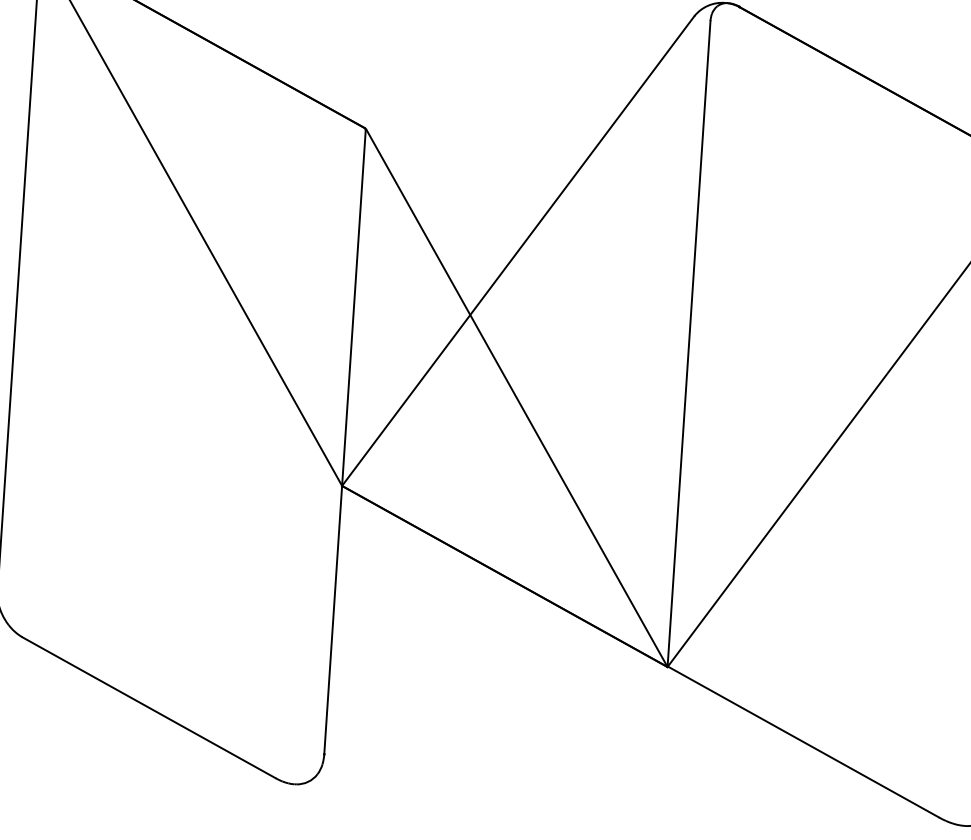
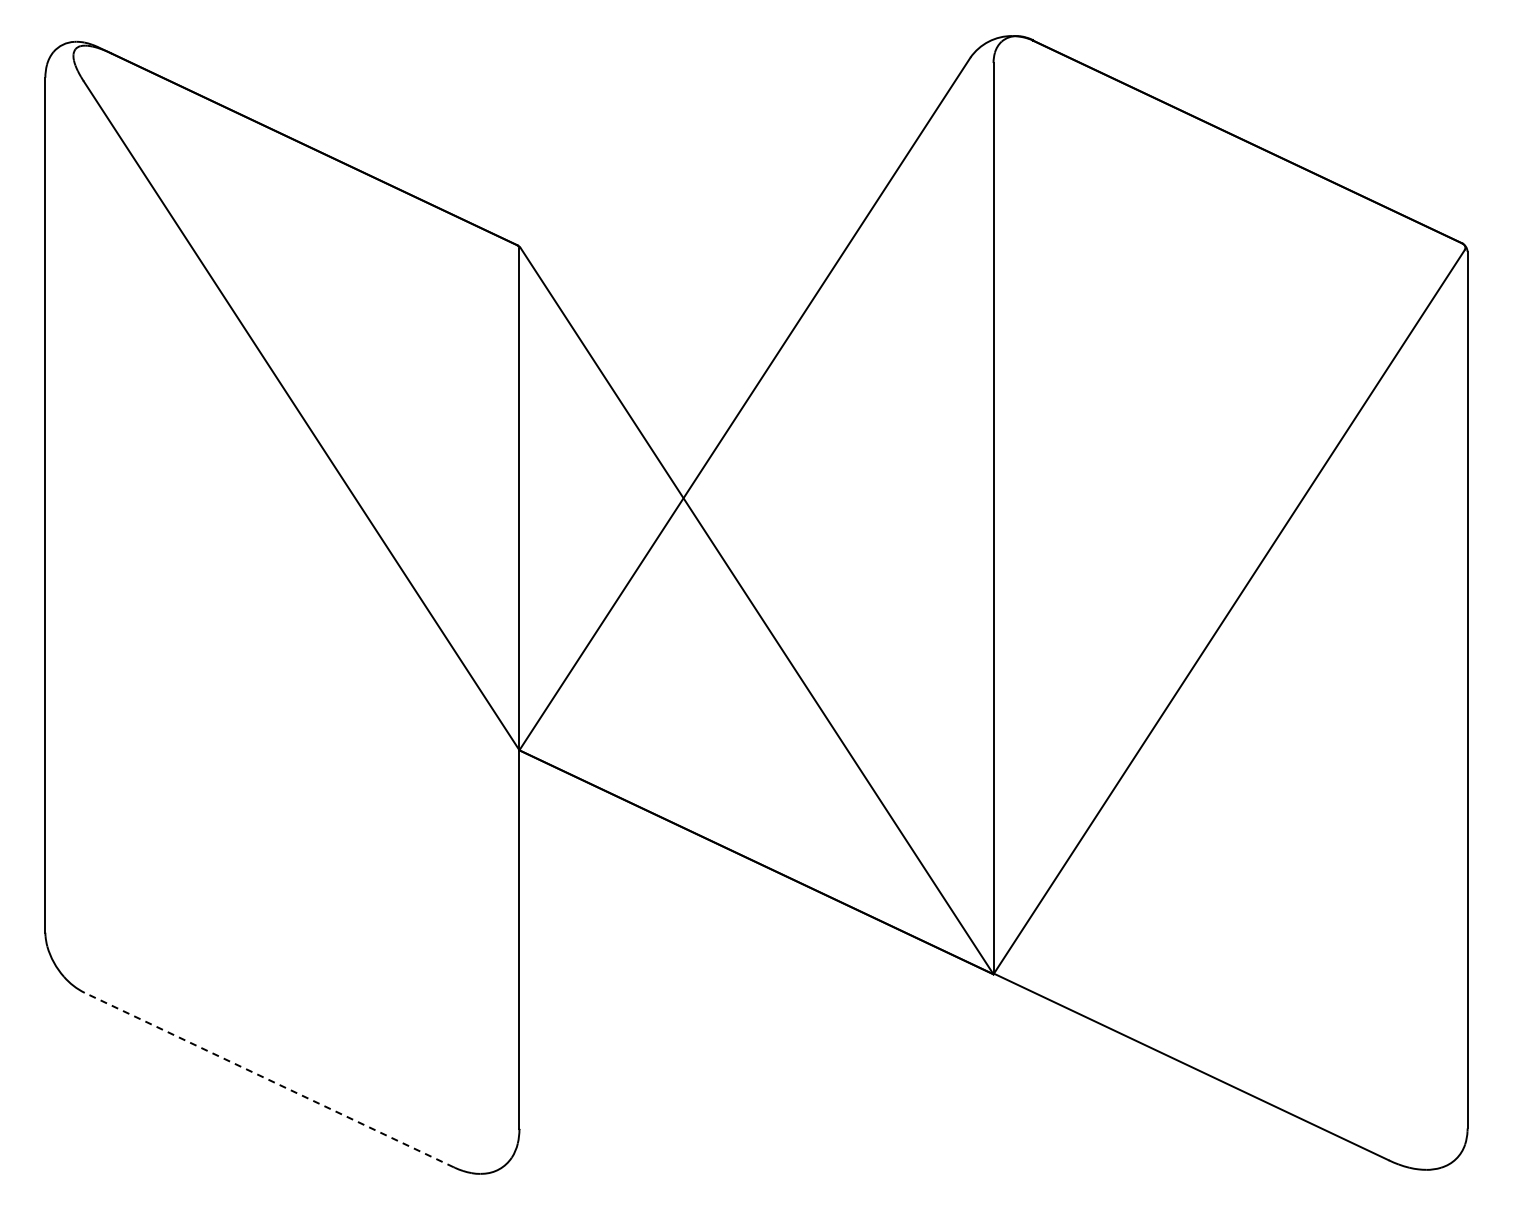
line: (148, 707) -> (268, 1079), solid -> dashed

